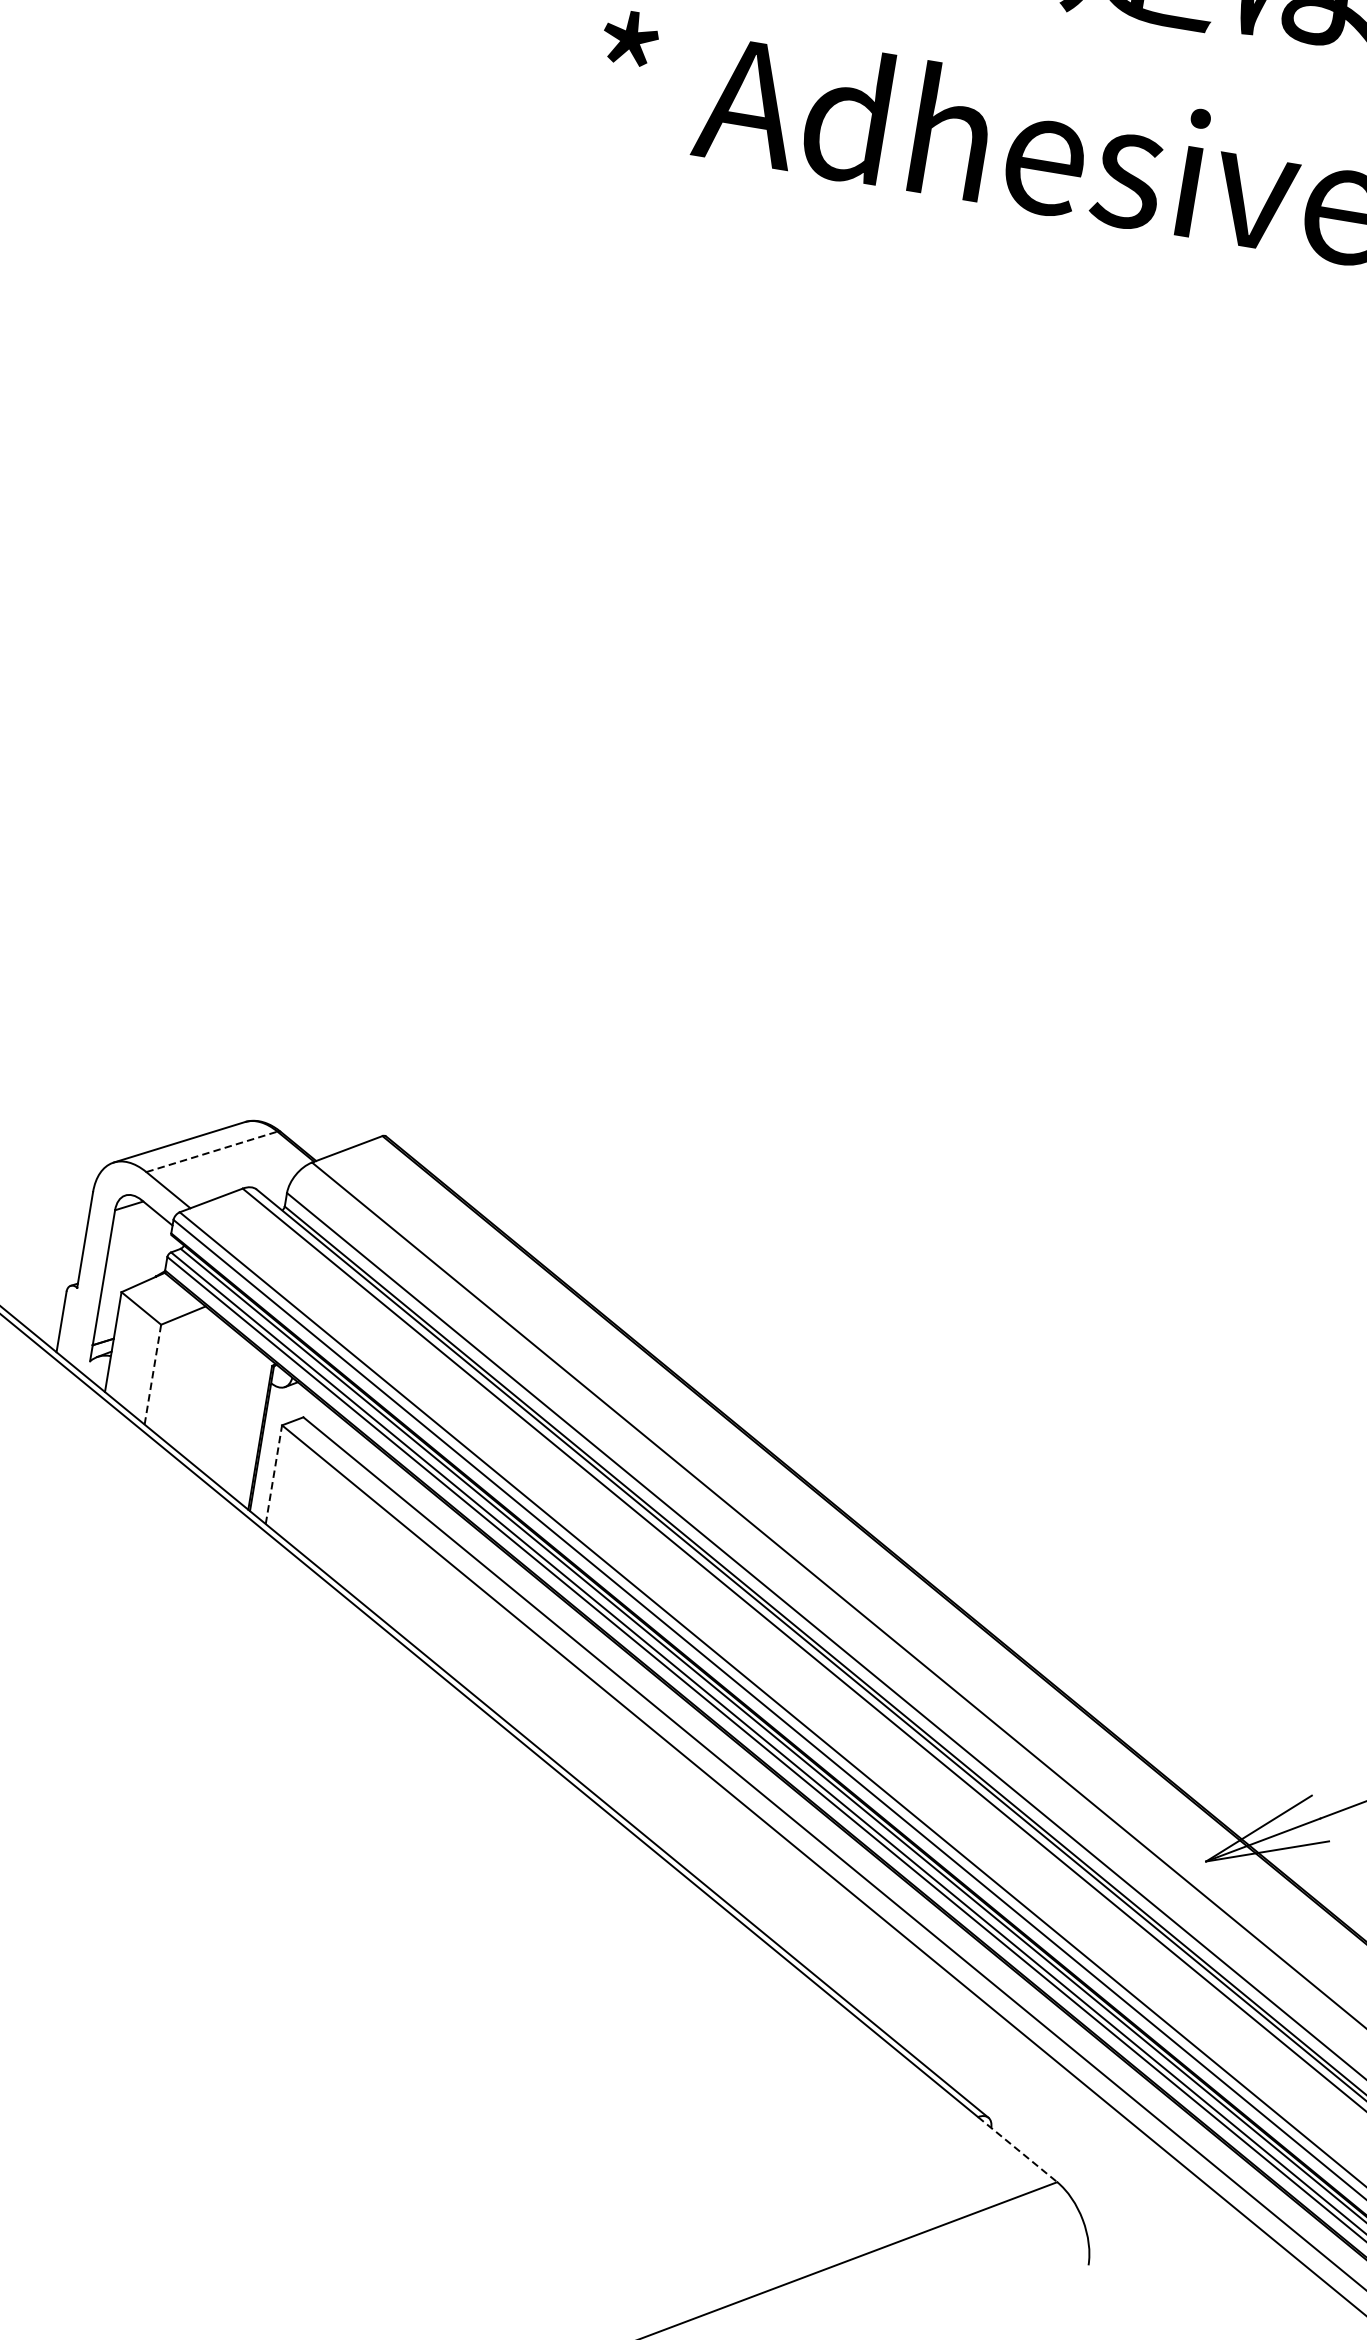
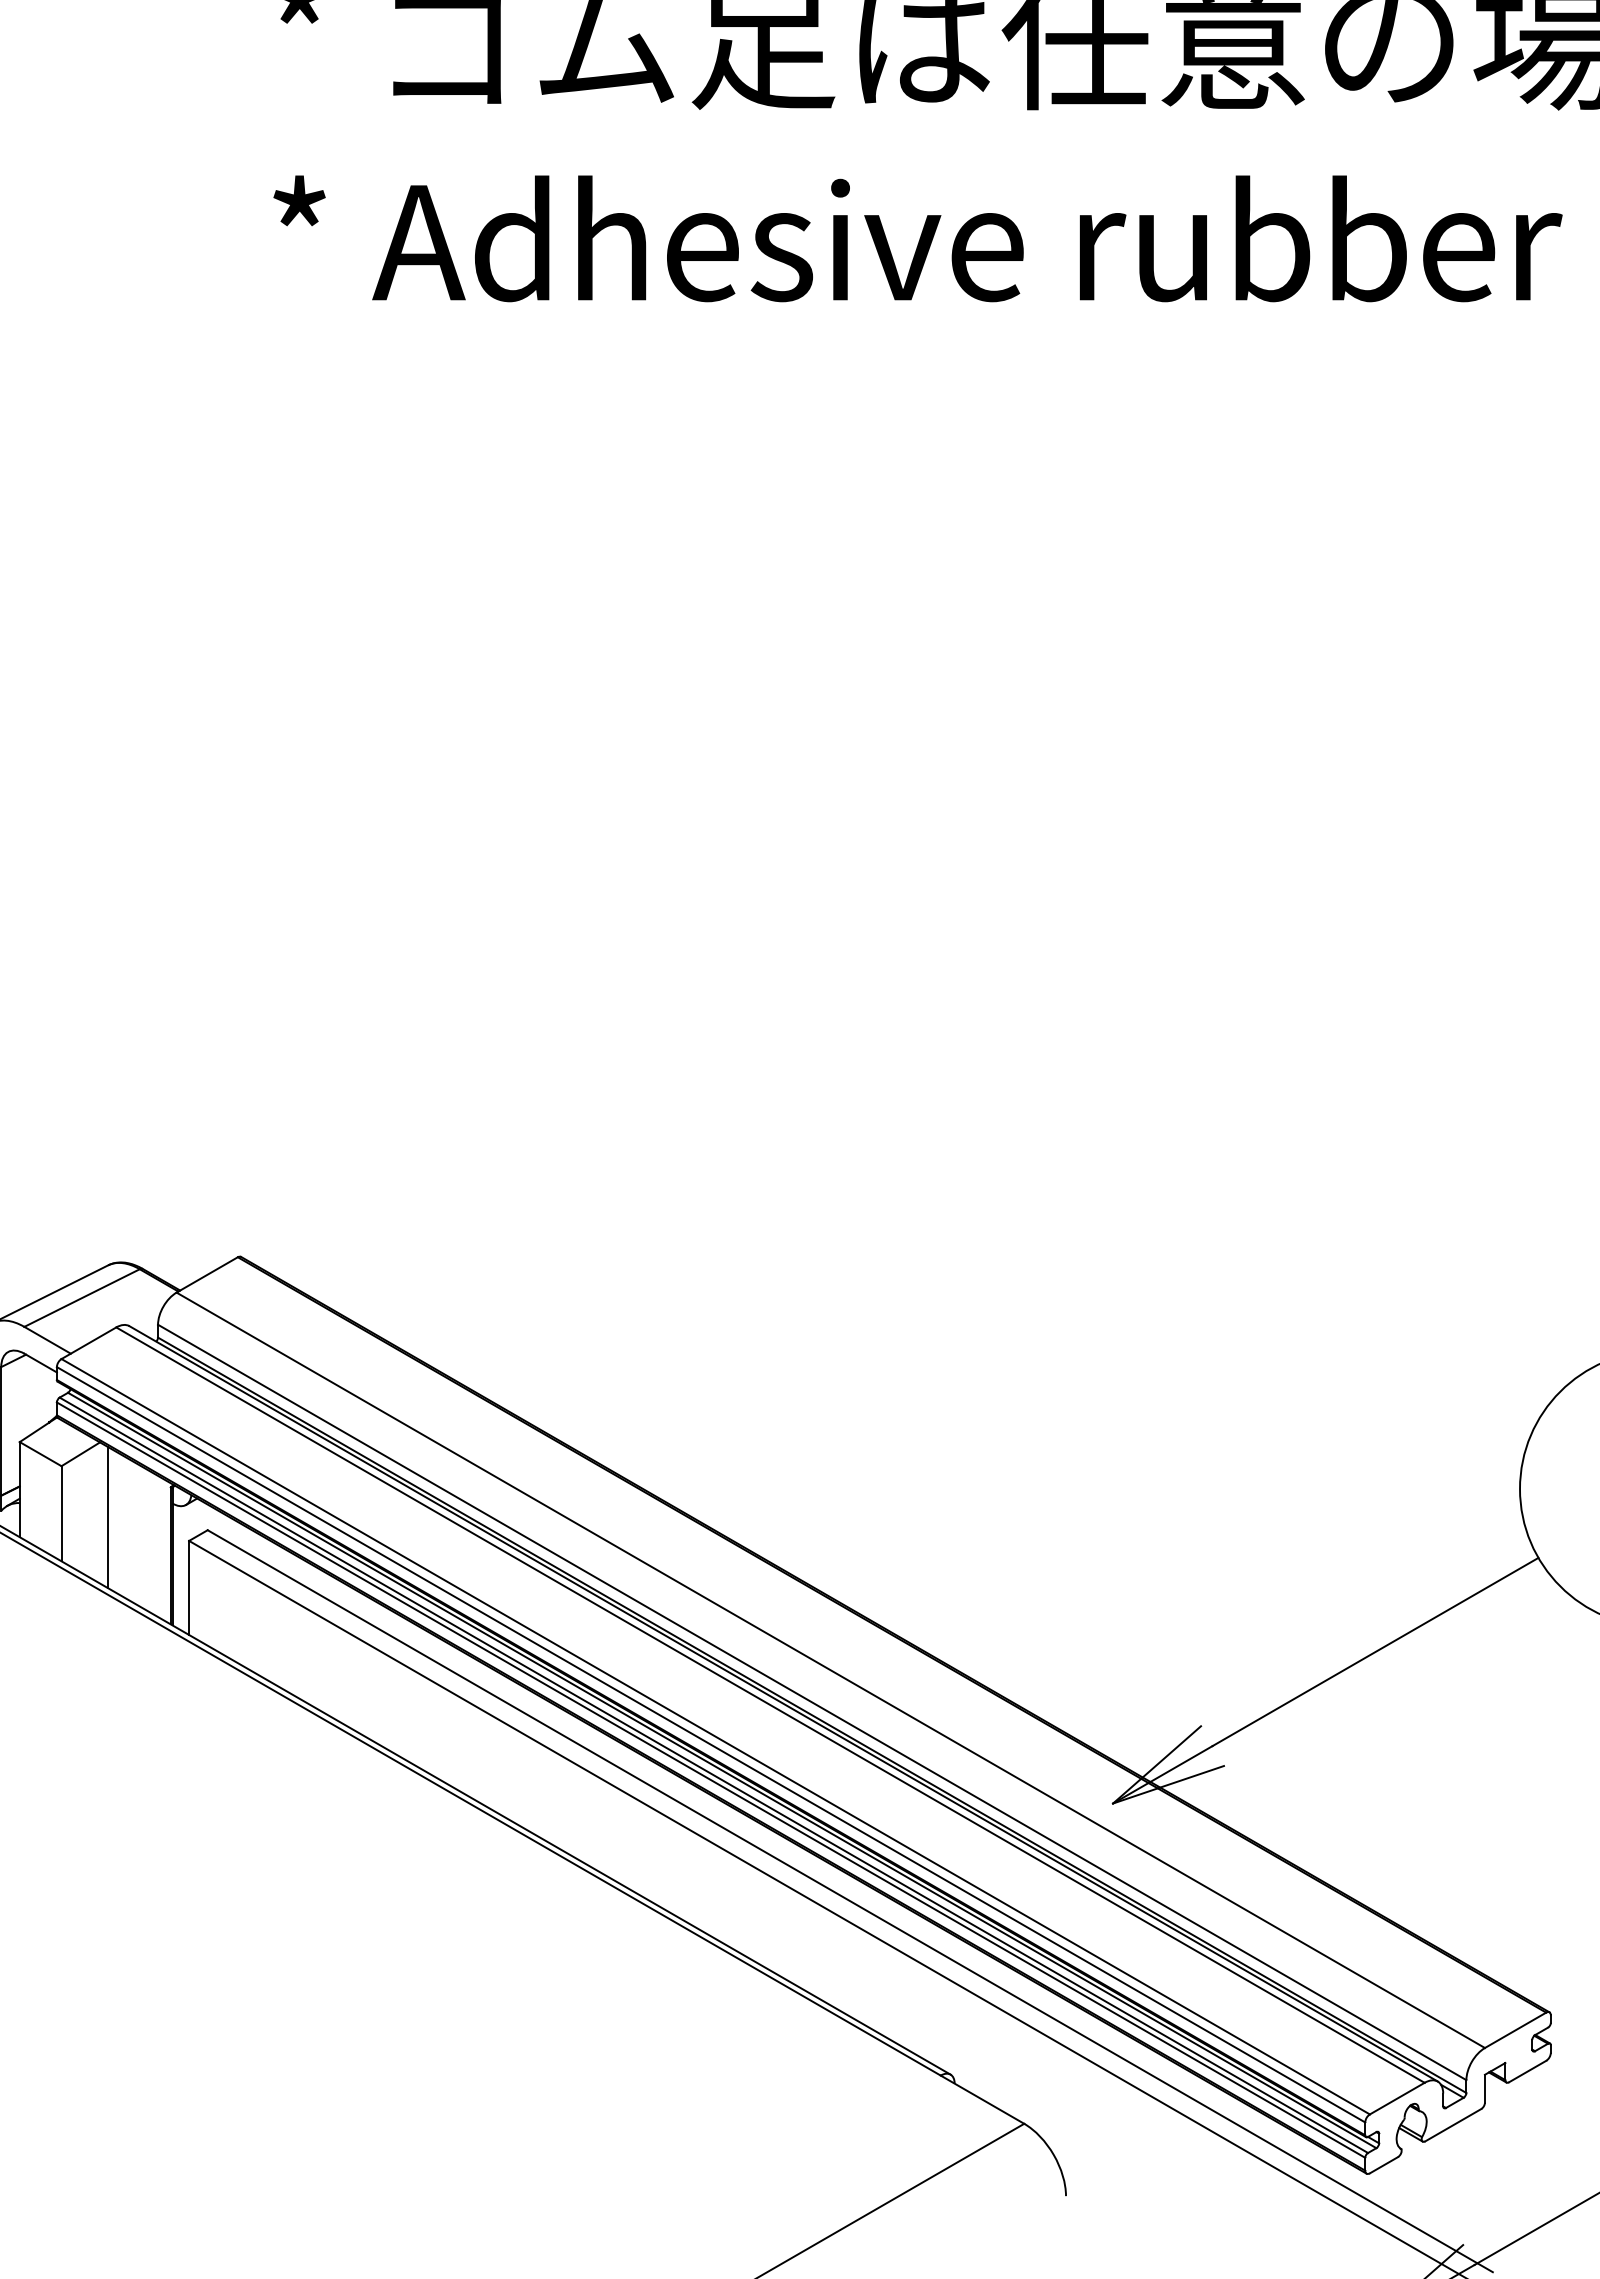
line: (212, 1151) -> (82, 1297), dashed -> solid
line: (152, 1374) -> (61, 1513), dashed -> solid
line: (200, 1386) -> (107, 1517), added
line: (274, 1474) -> (189, 1587), dashed -> solid
line: (1017, 2149) -> (982, 2099), dashed -> solid

